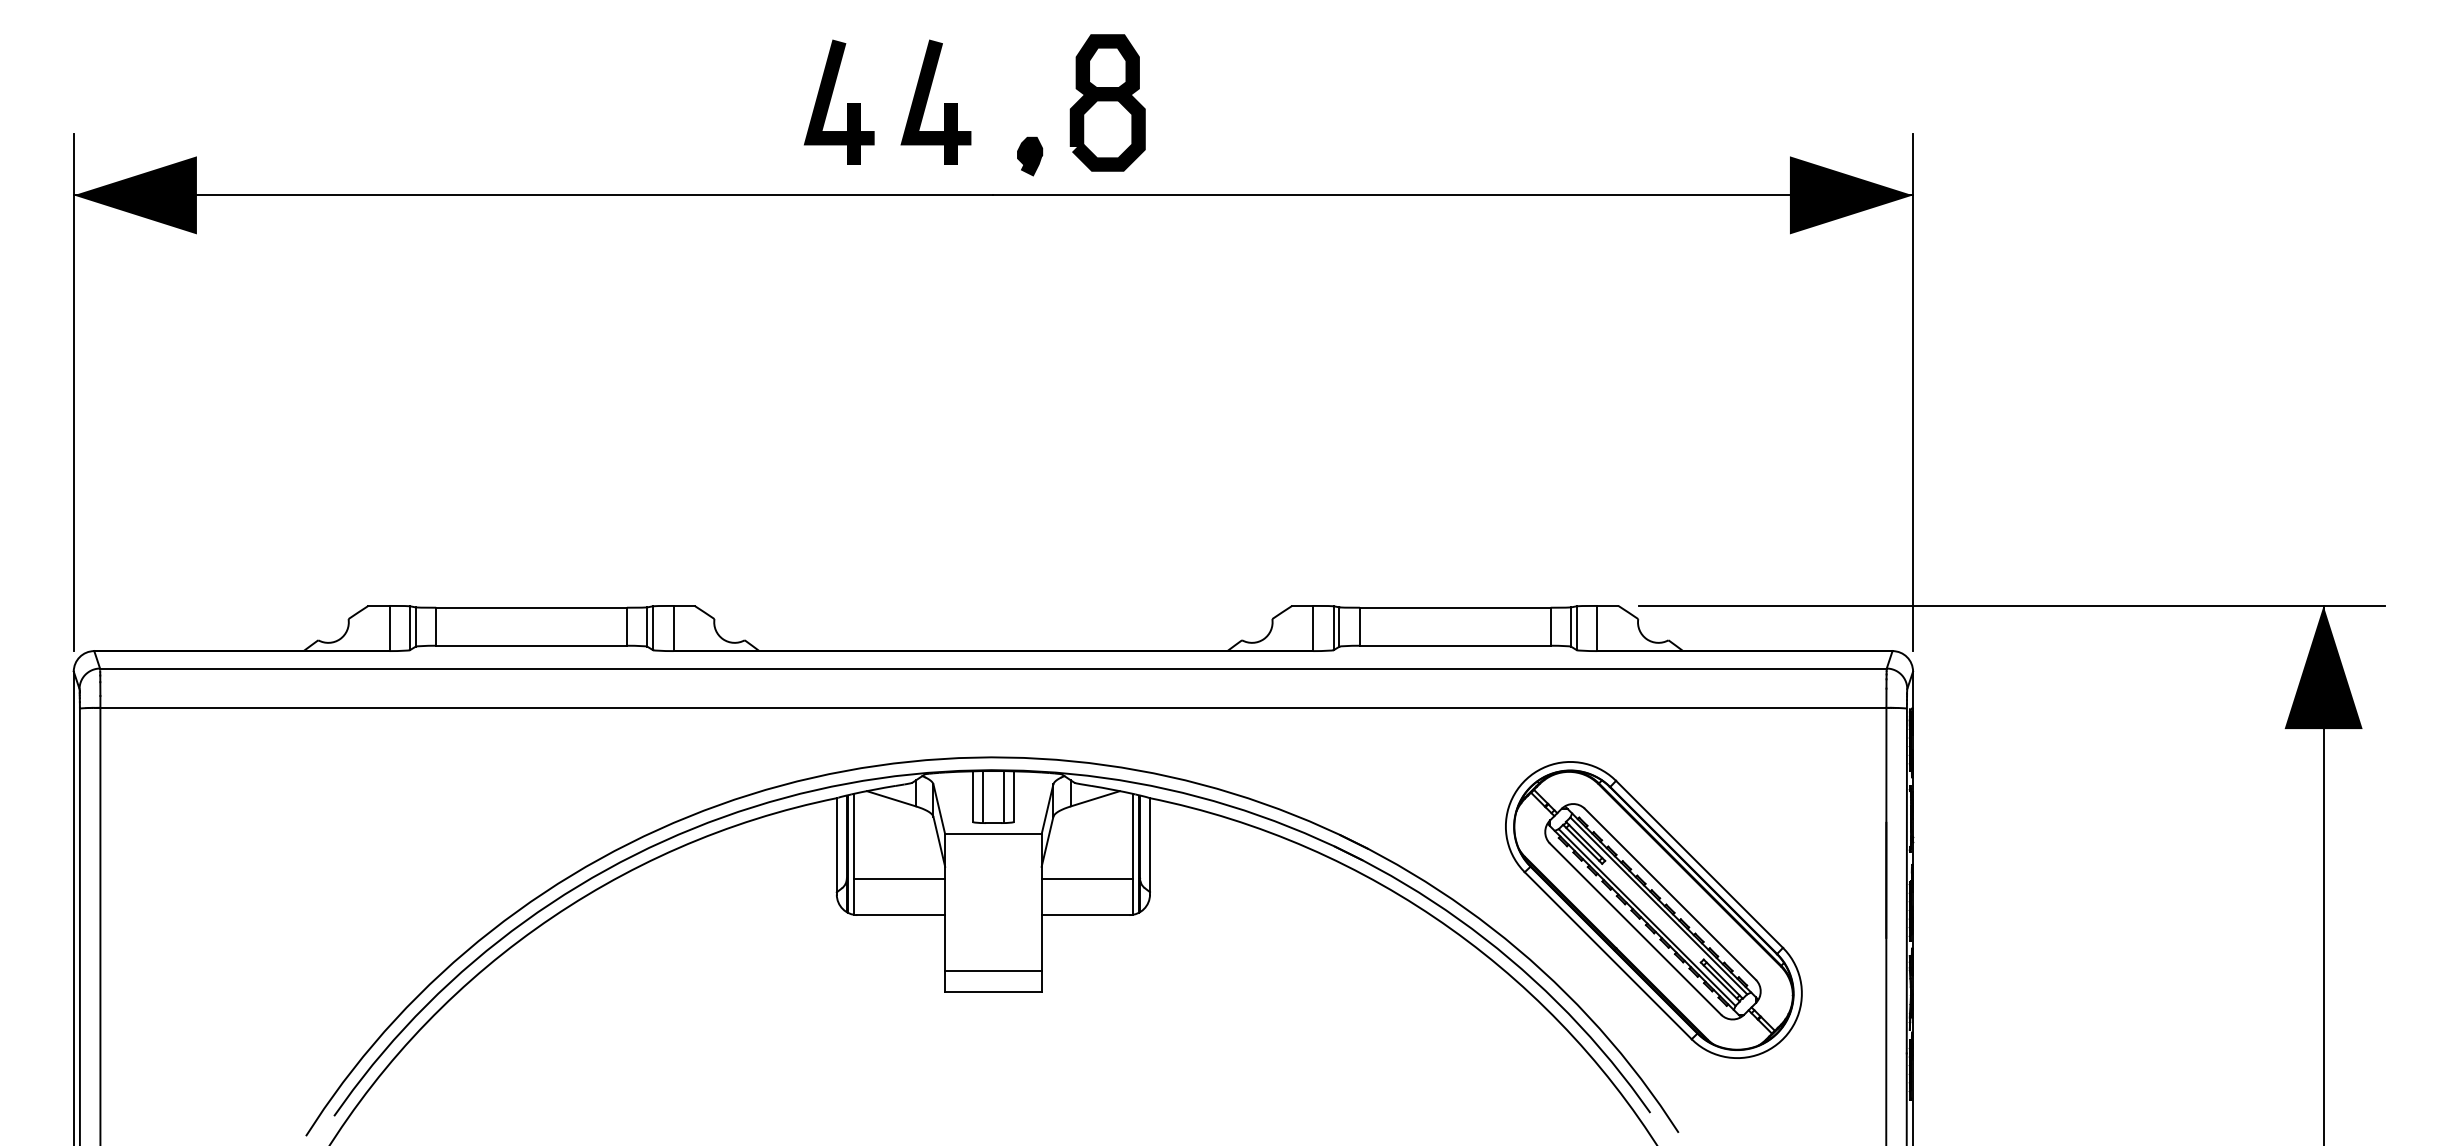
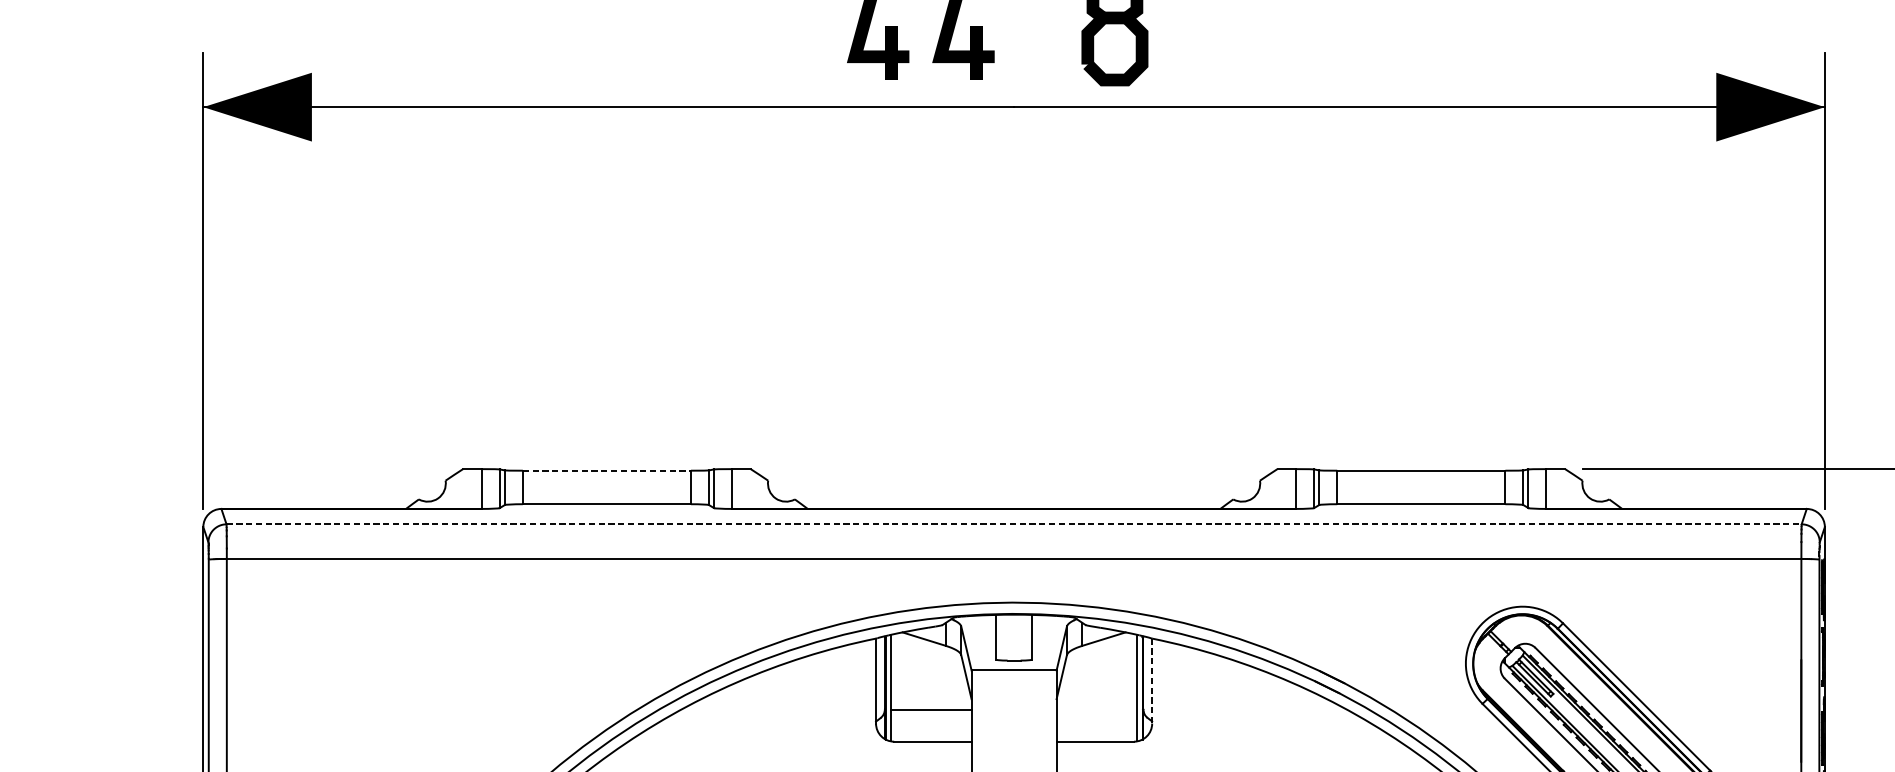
part: (1030, 156) -> (1046, 72), removed
line: (532, 607) -> (607, 470), solid -> dashed
line: (993, 668) -> (1014, 524), solid -> dashed
line: (983, 797) -> (1005, 638), removed
line: (1003, 797) -> (1022, 638), removed
line: (1150, 846) -> (1152, 681), solid -> dashed
line: (1087, 879) -> (1097, 710), removed

